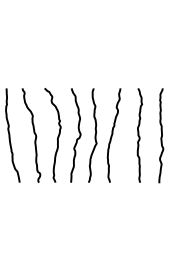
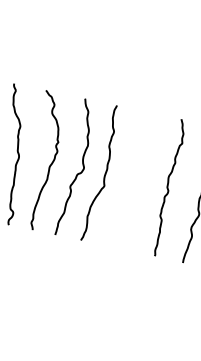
curve: (113, 134) -> (131, 178), removed

